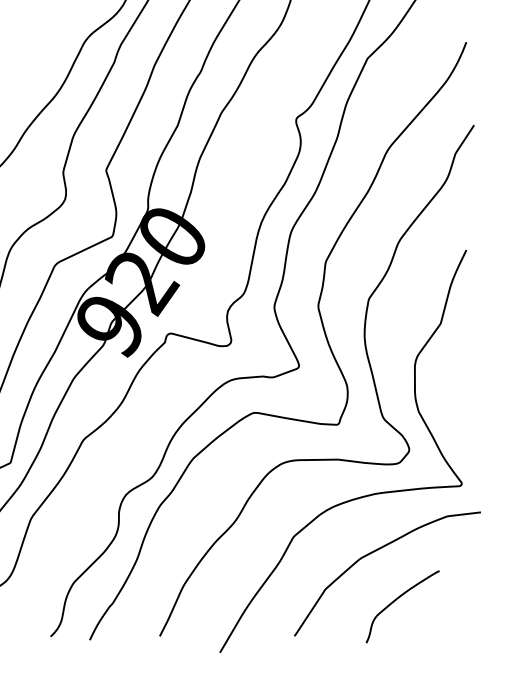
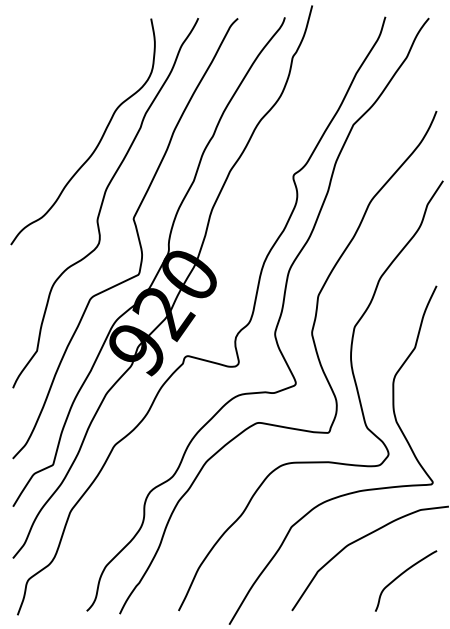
curve: (397, 600) -> (401, 575), moved

